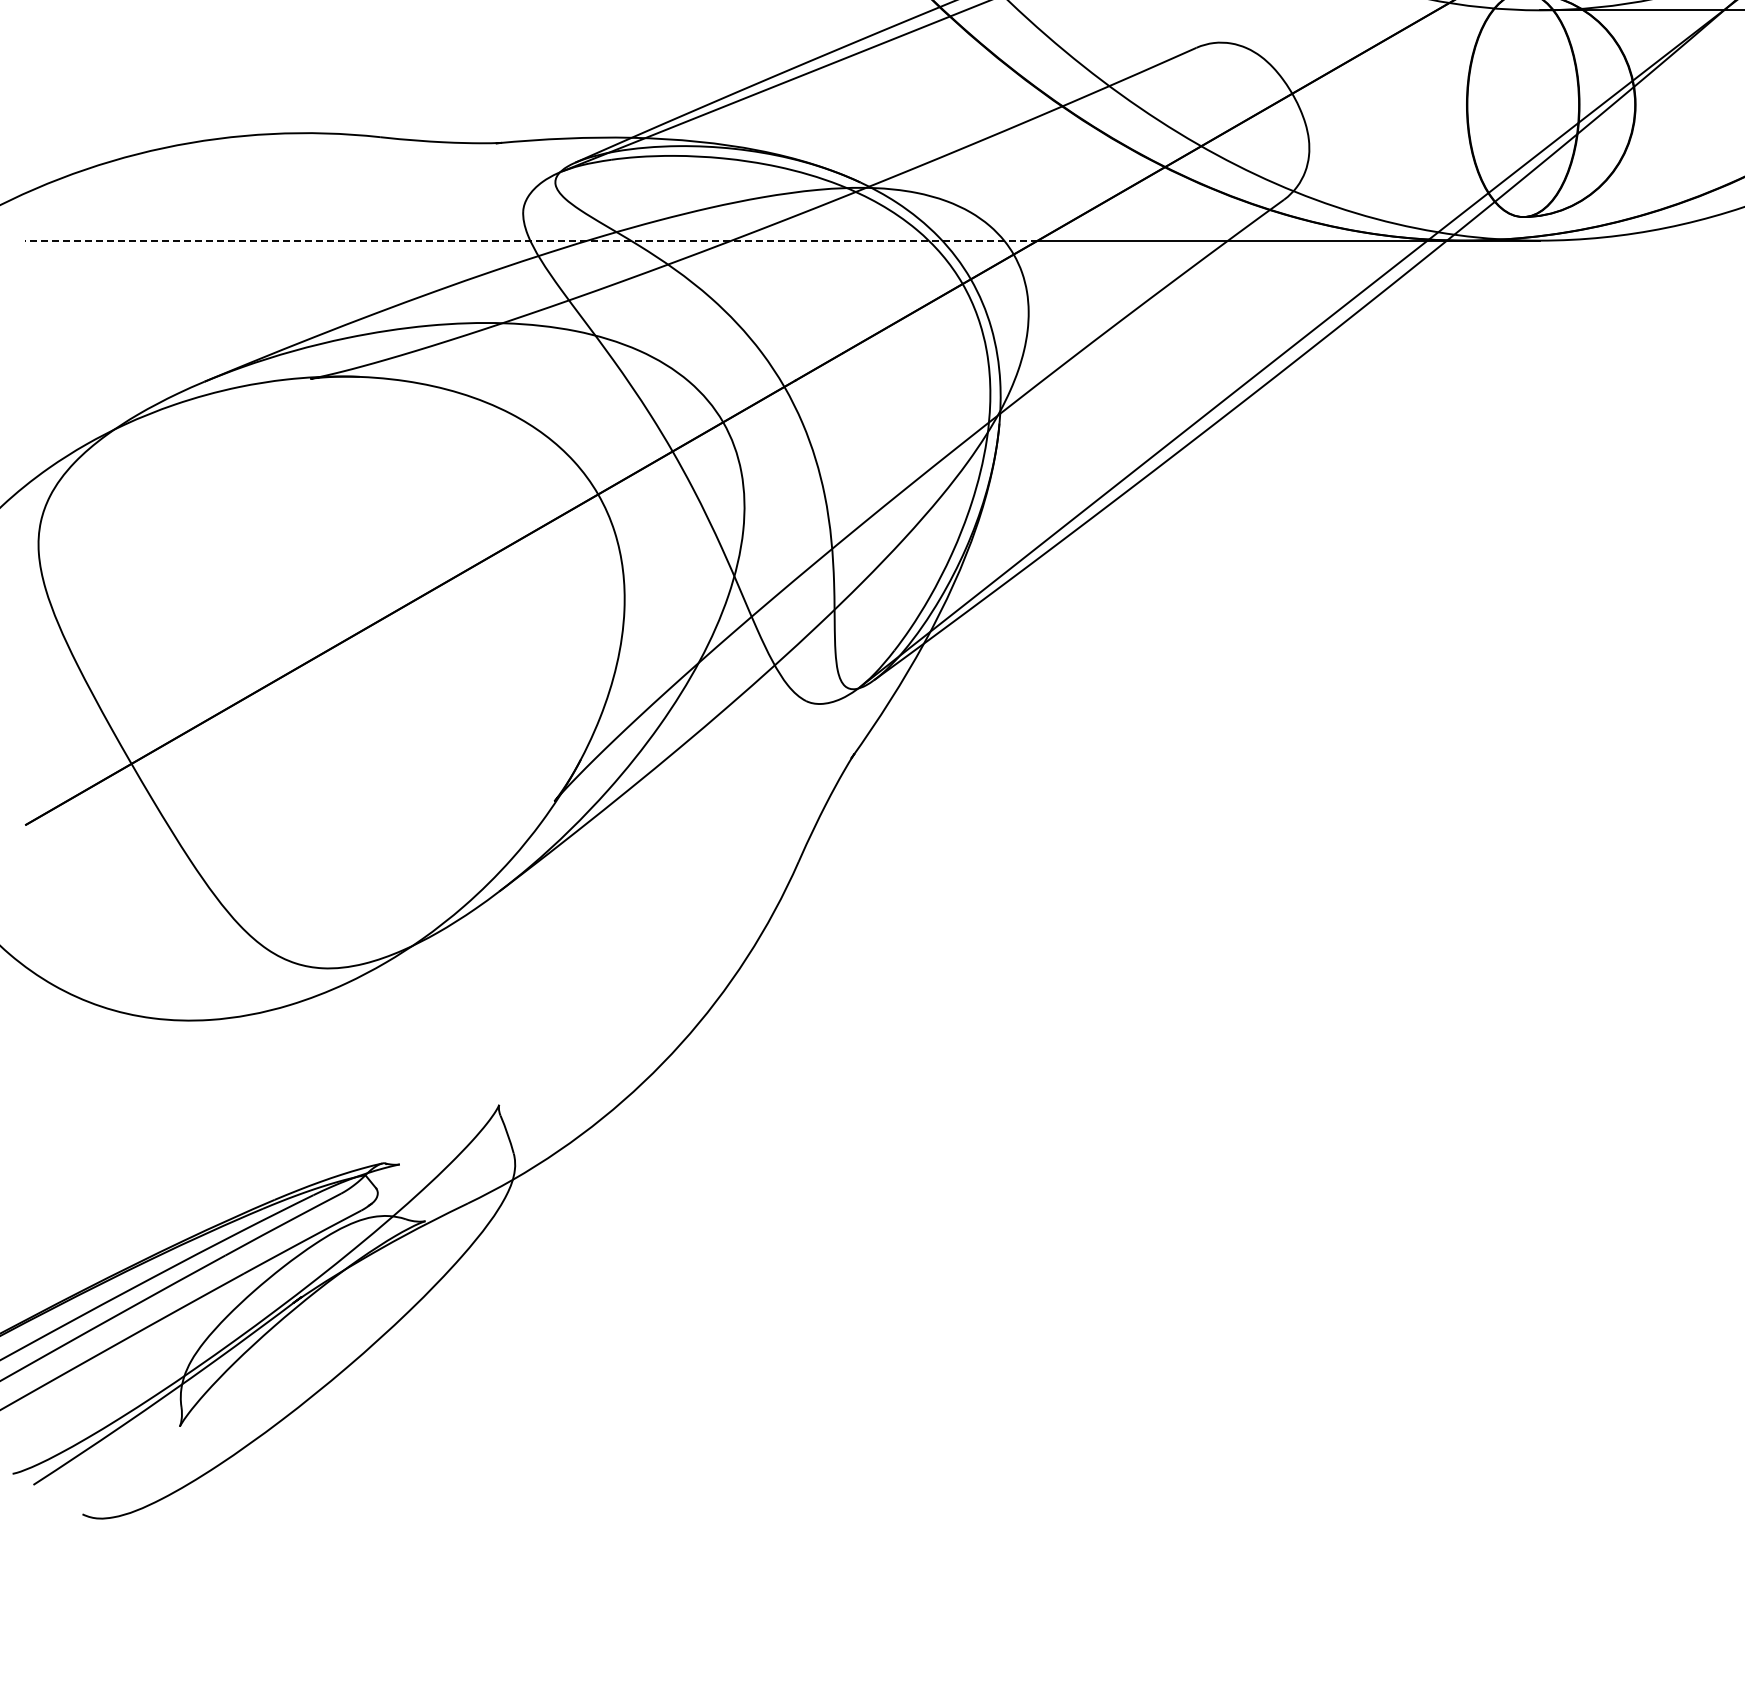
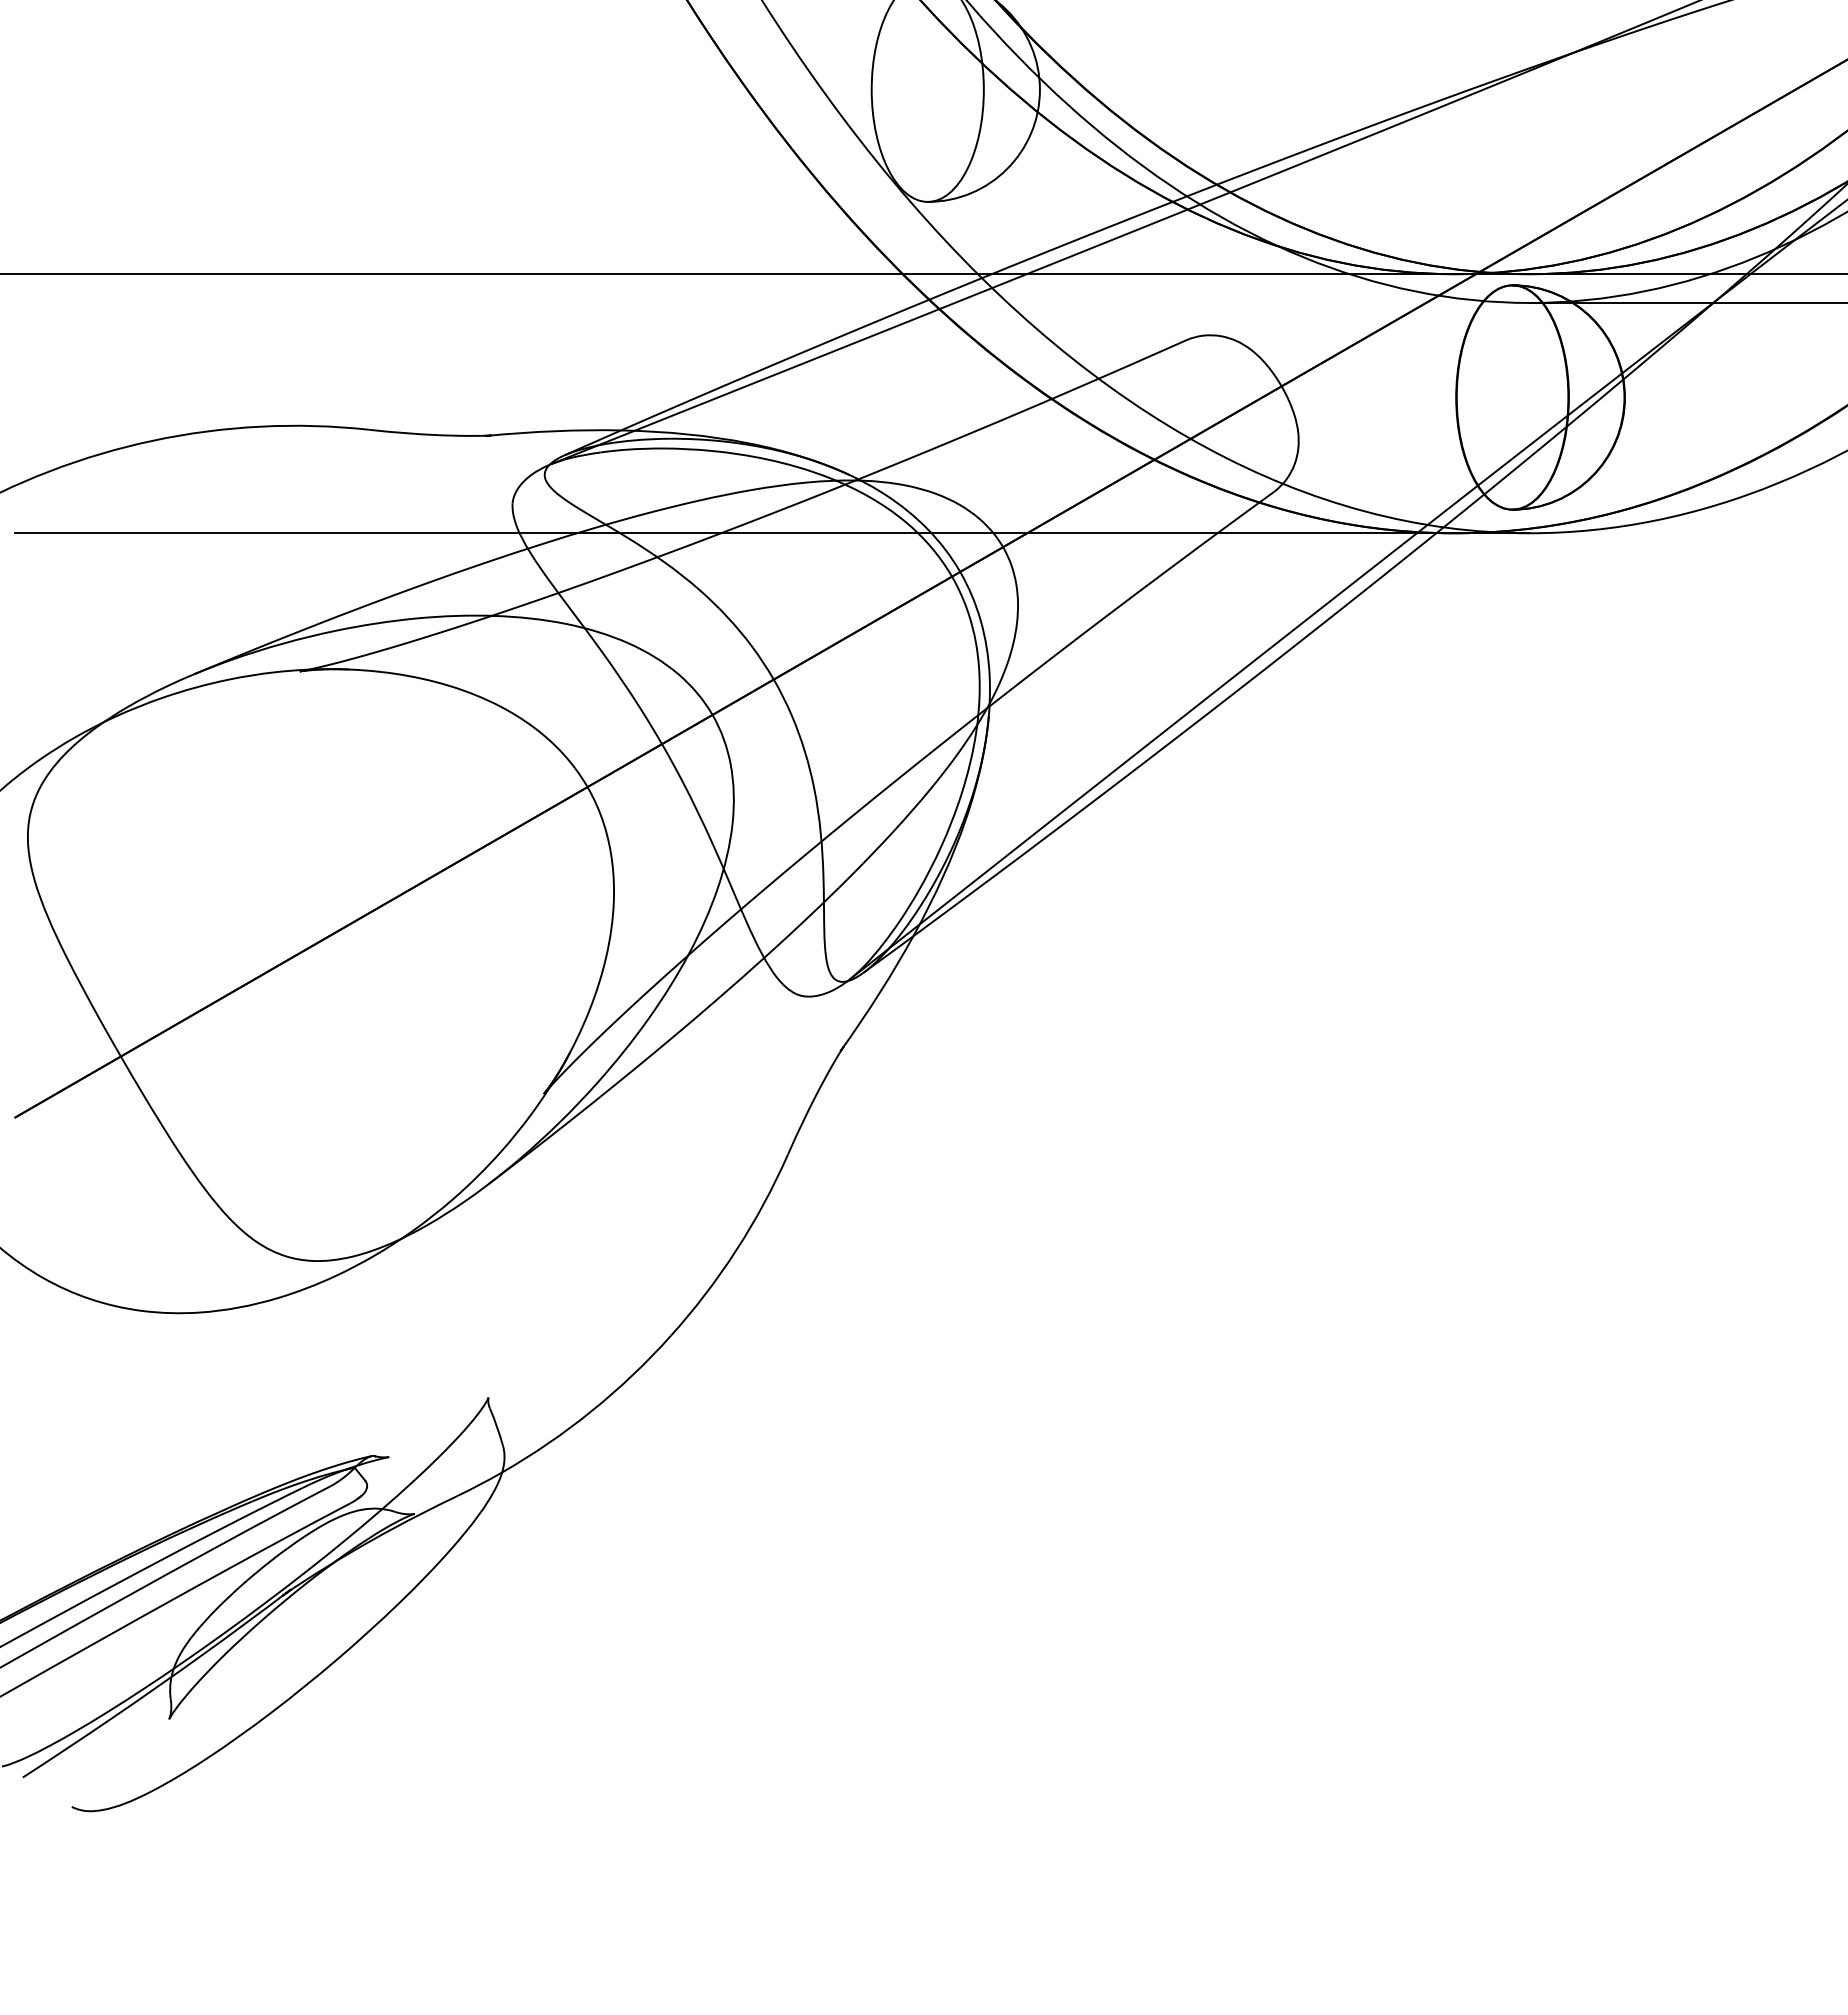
line: (531, 240) -> (520, 533), dashed -> solid

